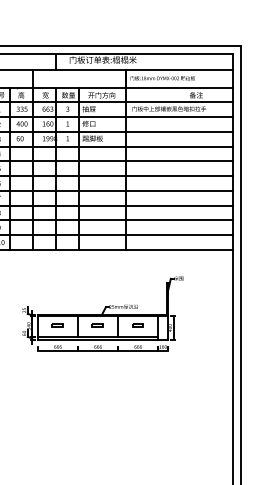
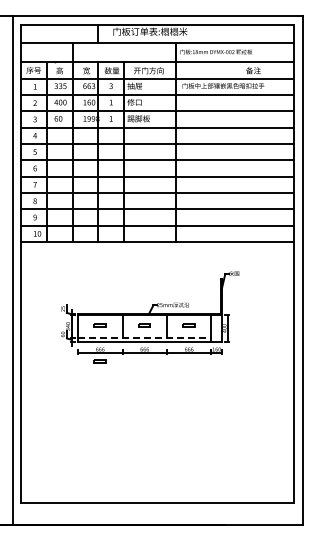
line: (97, 336) -> (144, 337), solid -> dashed
part: (57, 357) -> (99, 361), added

